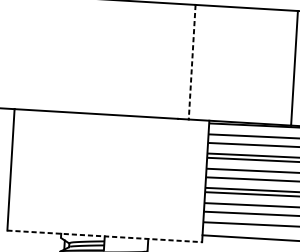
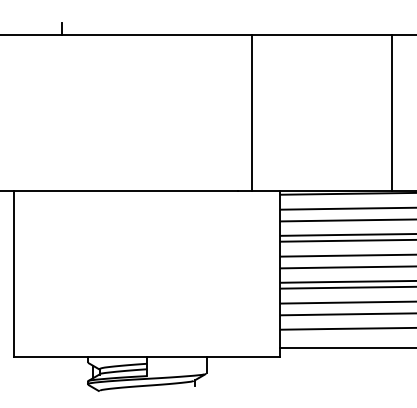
line: (192, 62) -> (252, 113), dashed -> solid
line: (105, 236) -> (147, 356), dashed -> solid

